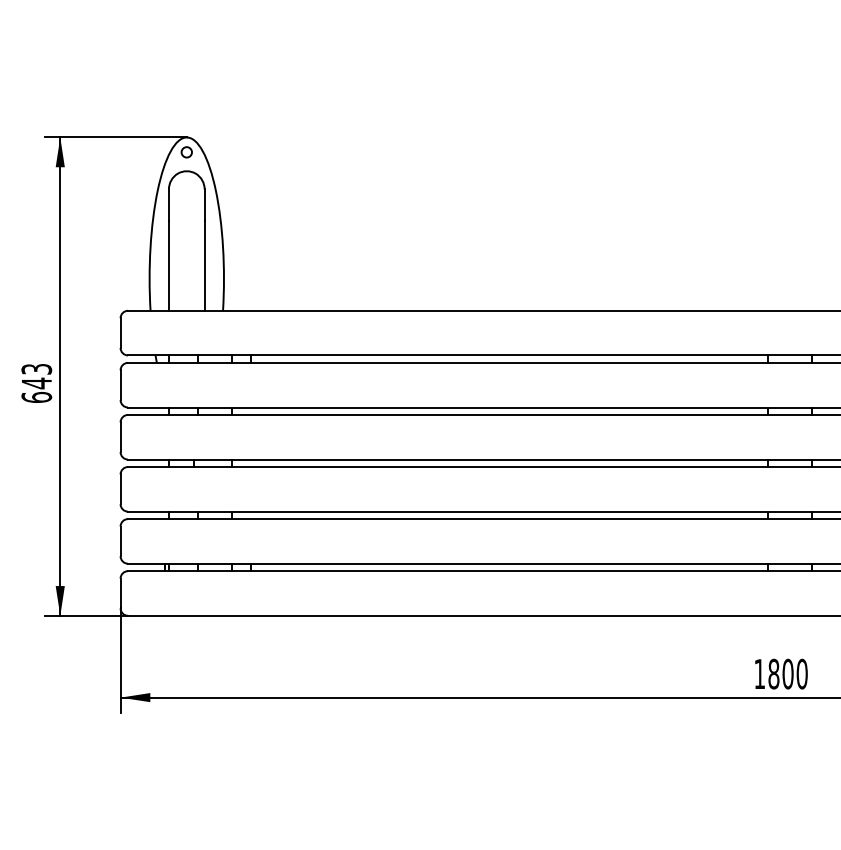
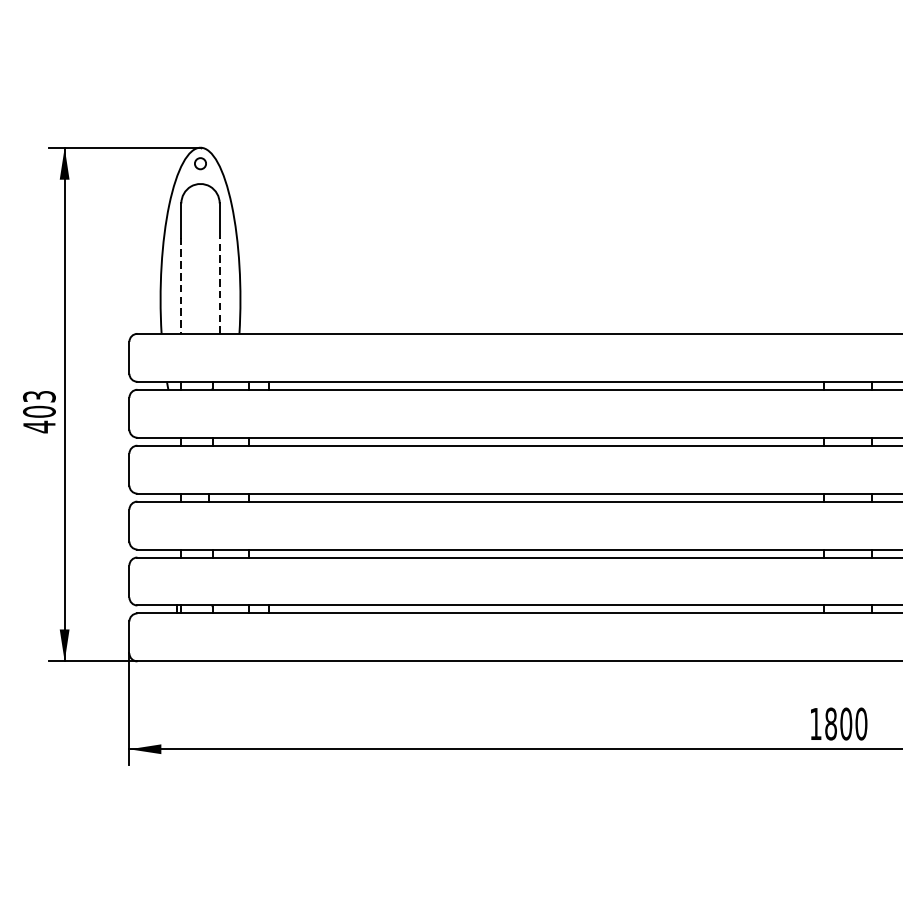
line: (168, 265) -> (180, 285), solid -> dashed
line: (204, 265) -> (219, 285), solid -> dashed
text: (36, 390) -> (39, 419), 643 -> 403

